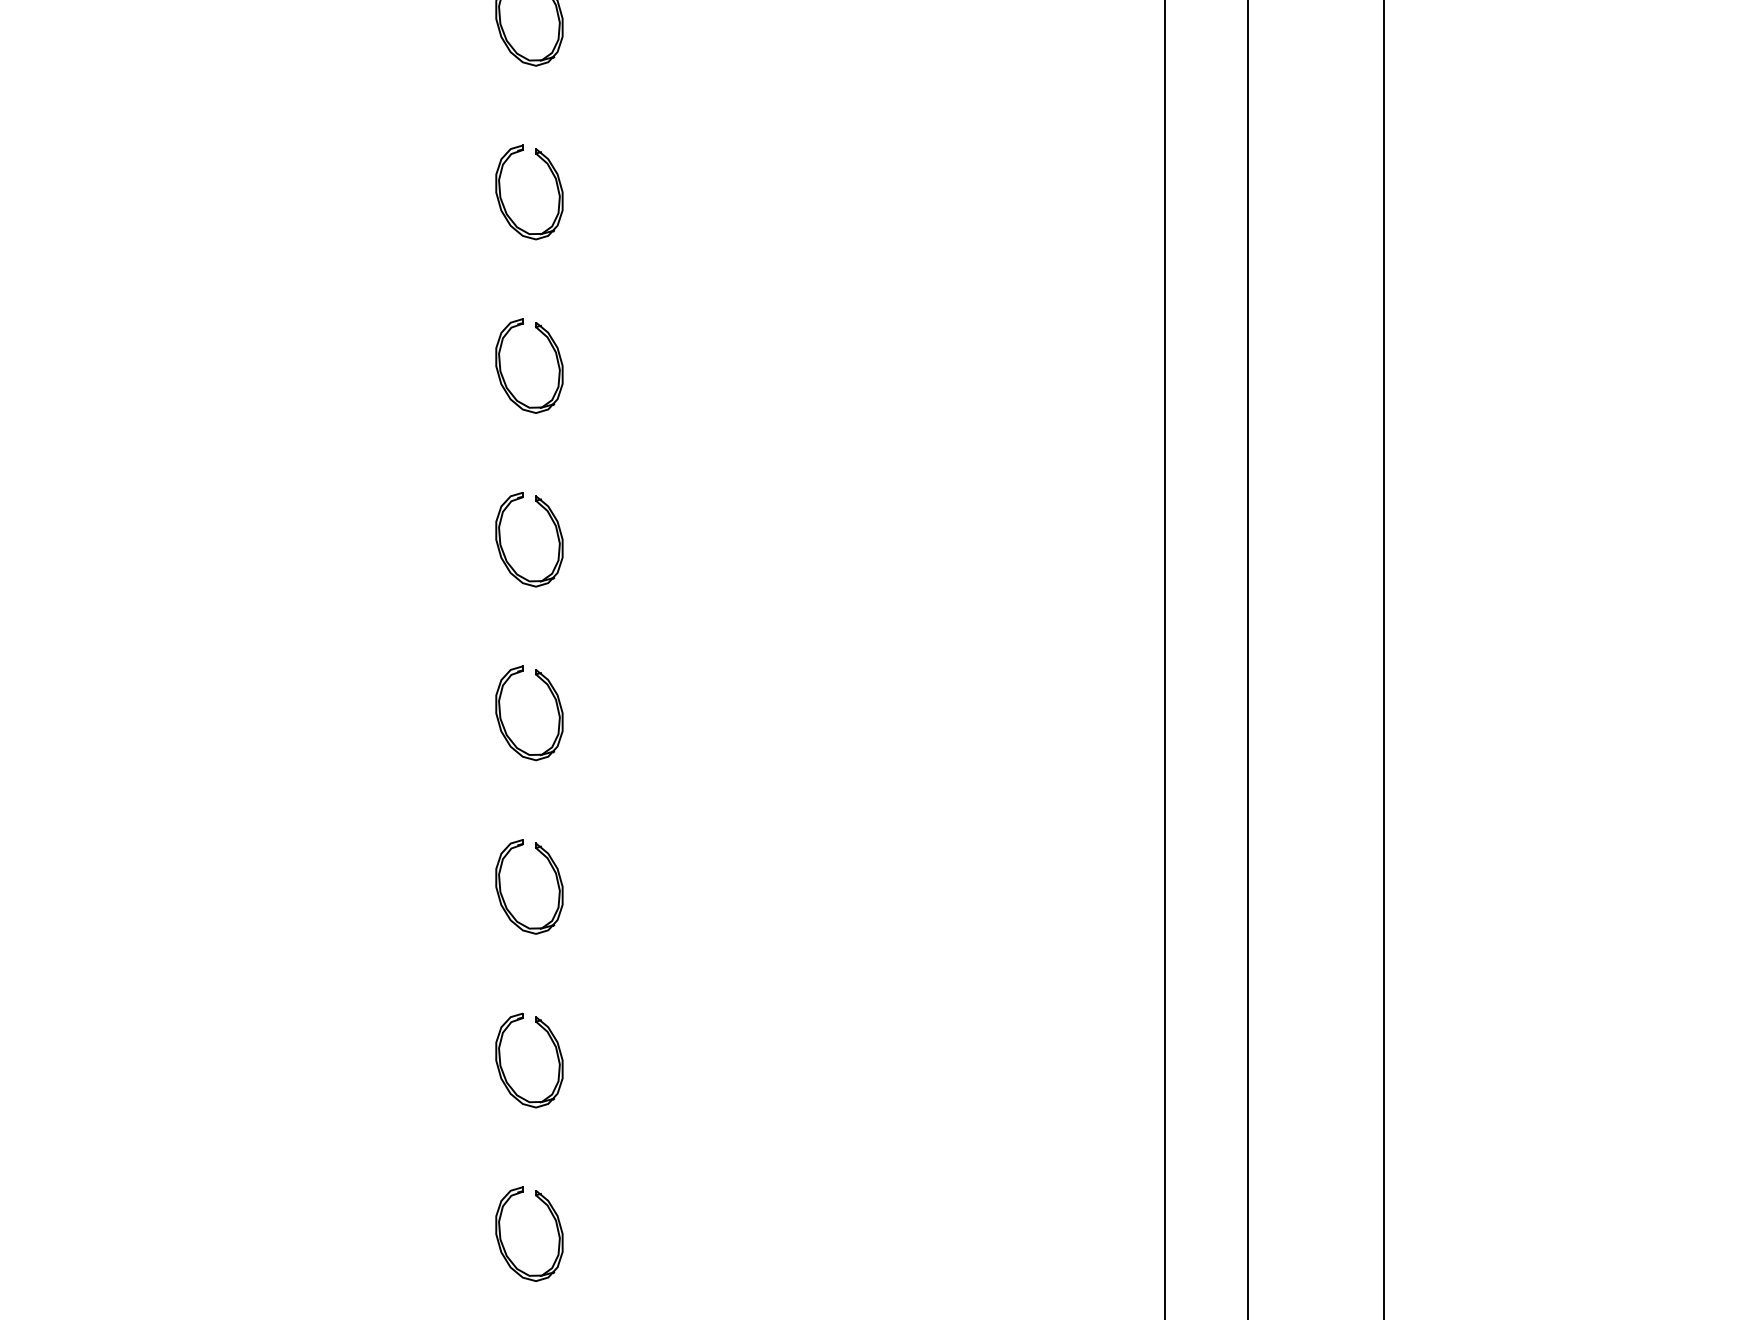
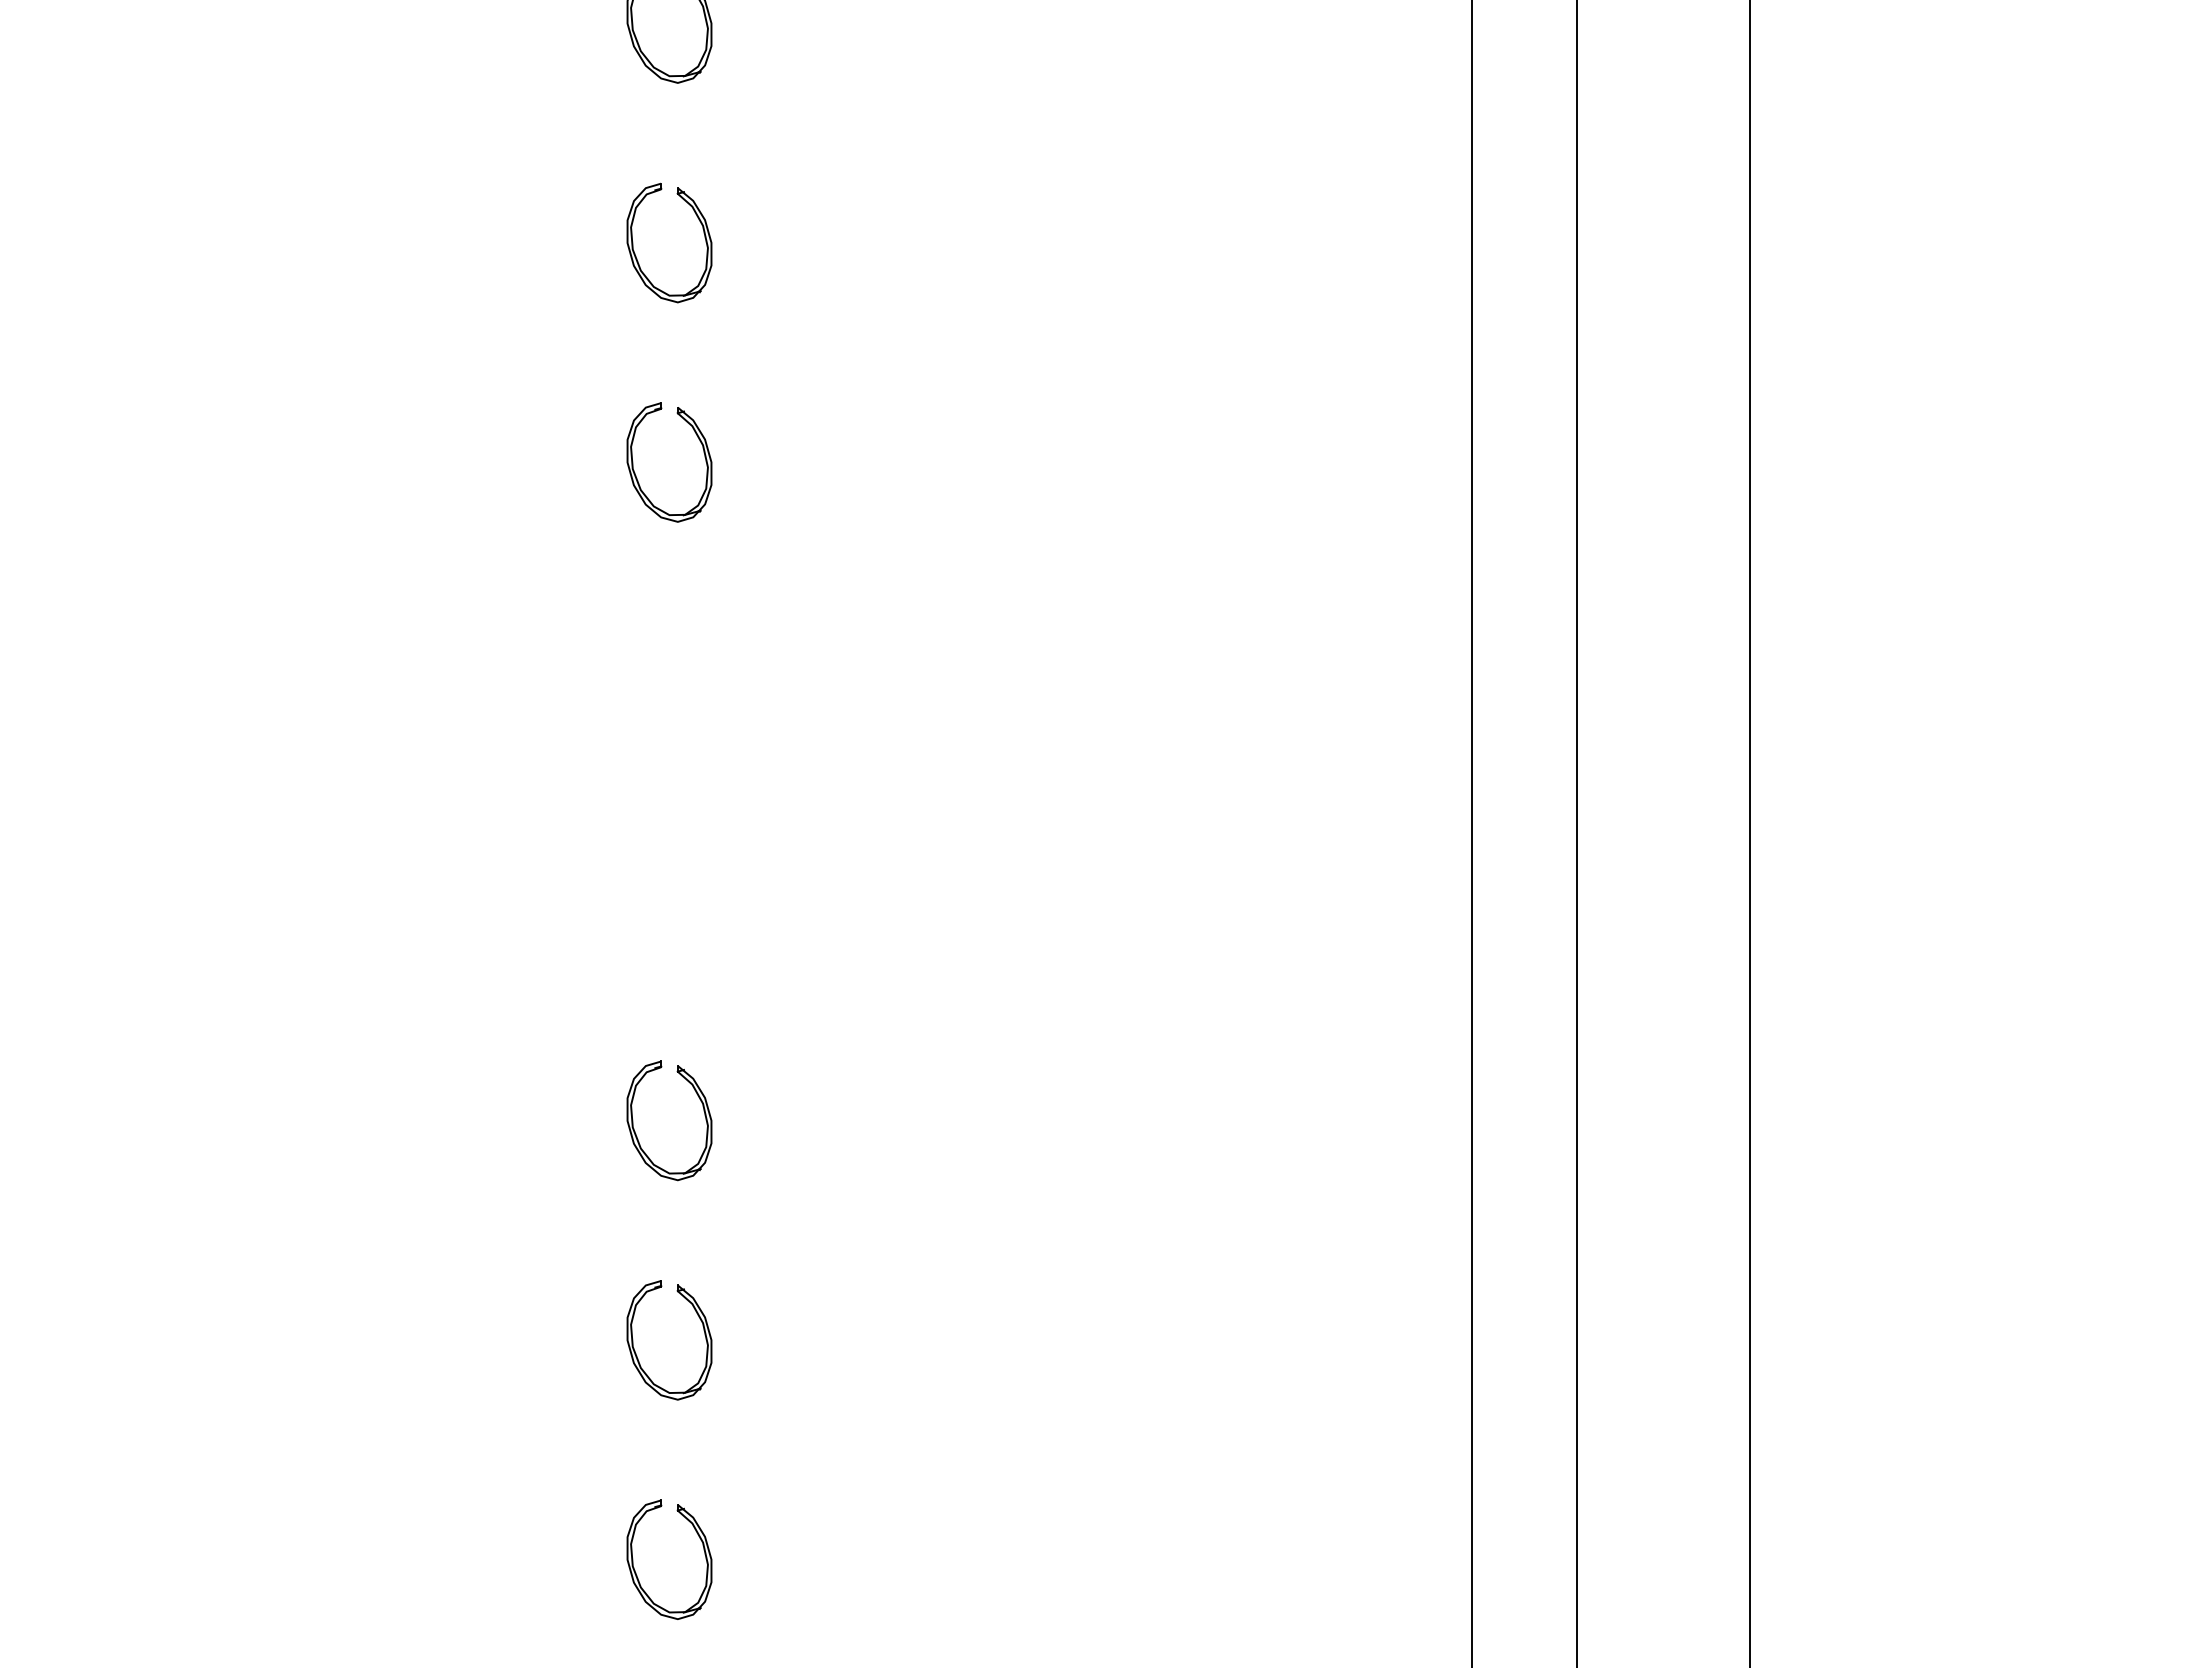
part: (556, 532) -> (703, 672), removed
part: (557, 709) -> (704, 896), removed

